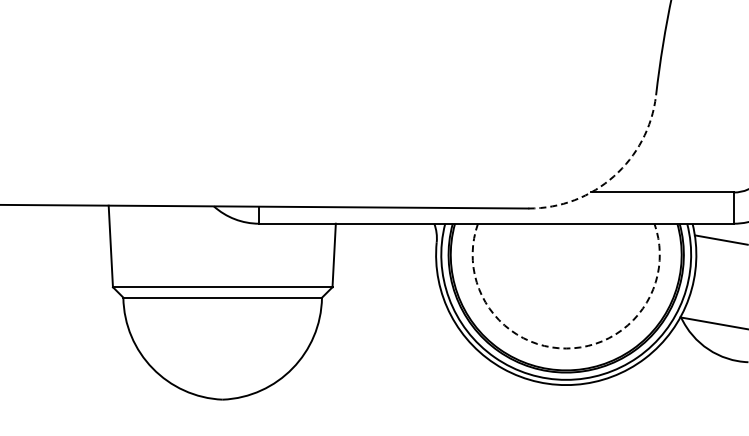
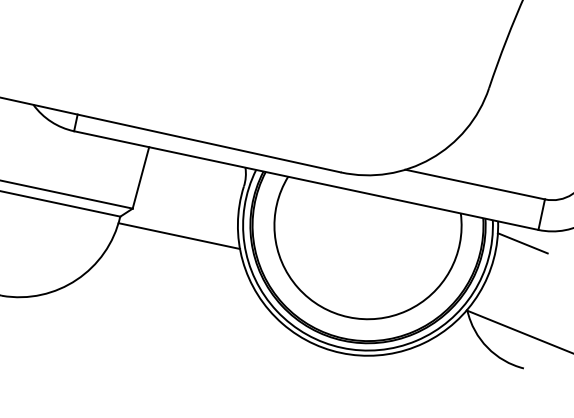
arc: (613, 176) -> (430, 158), dashed -> solid
line: (383, 304) -> (178, 236), added
arc: (566, 348) -> (348, 317), dashed -> solid

